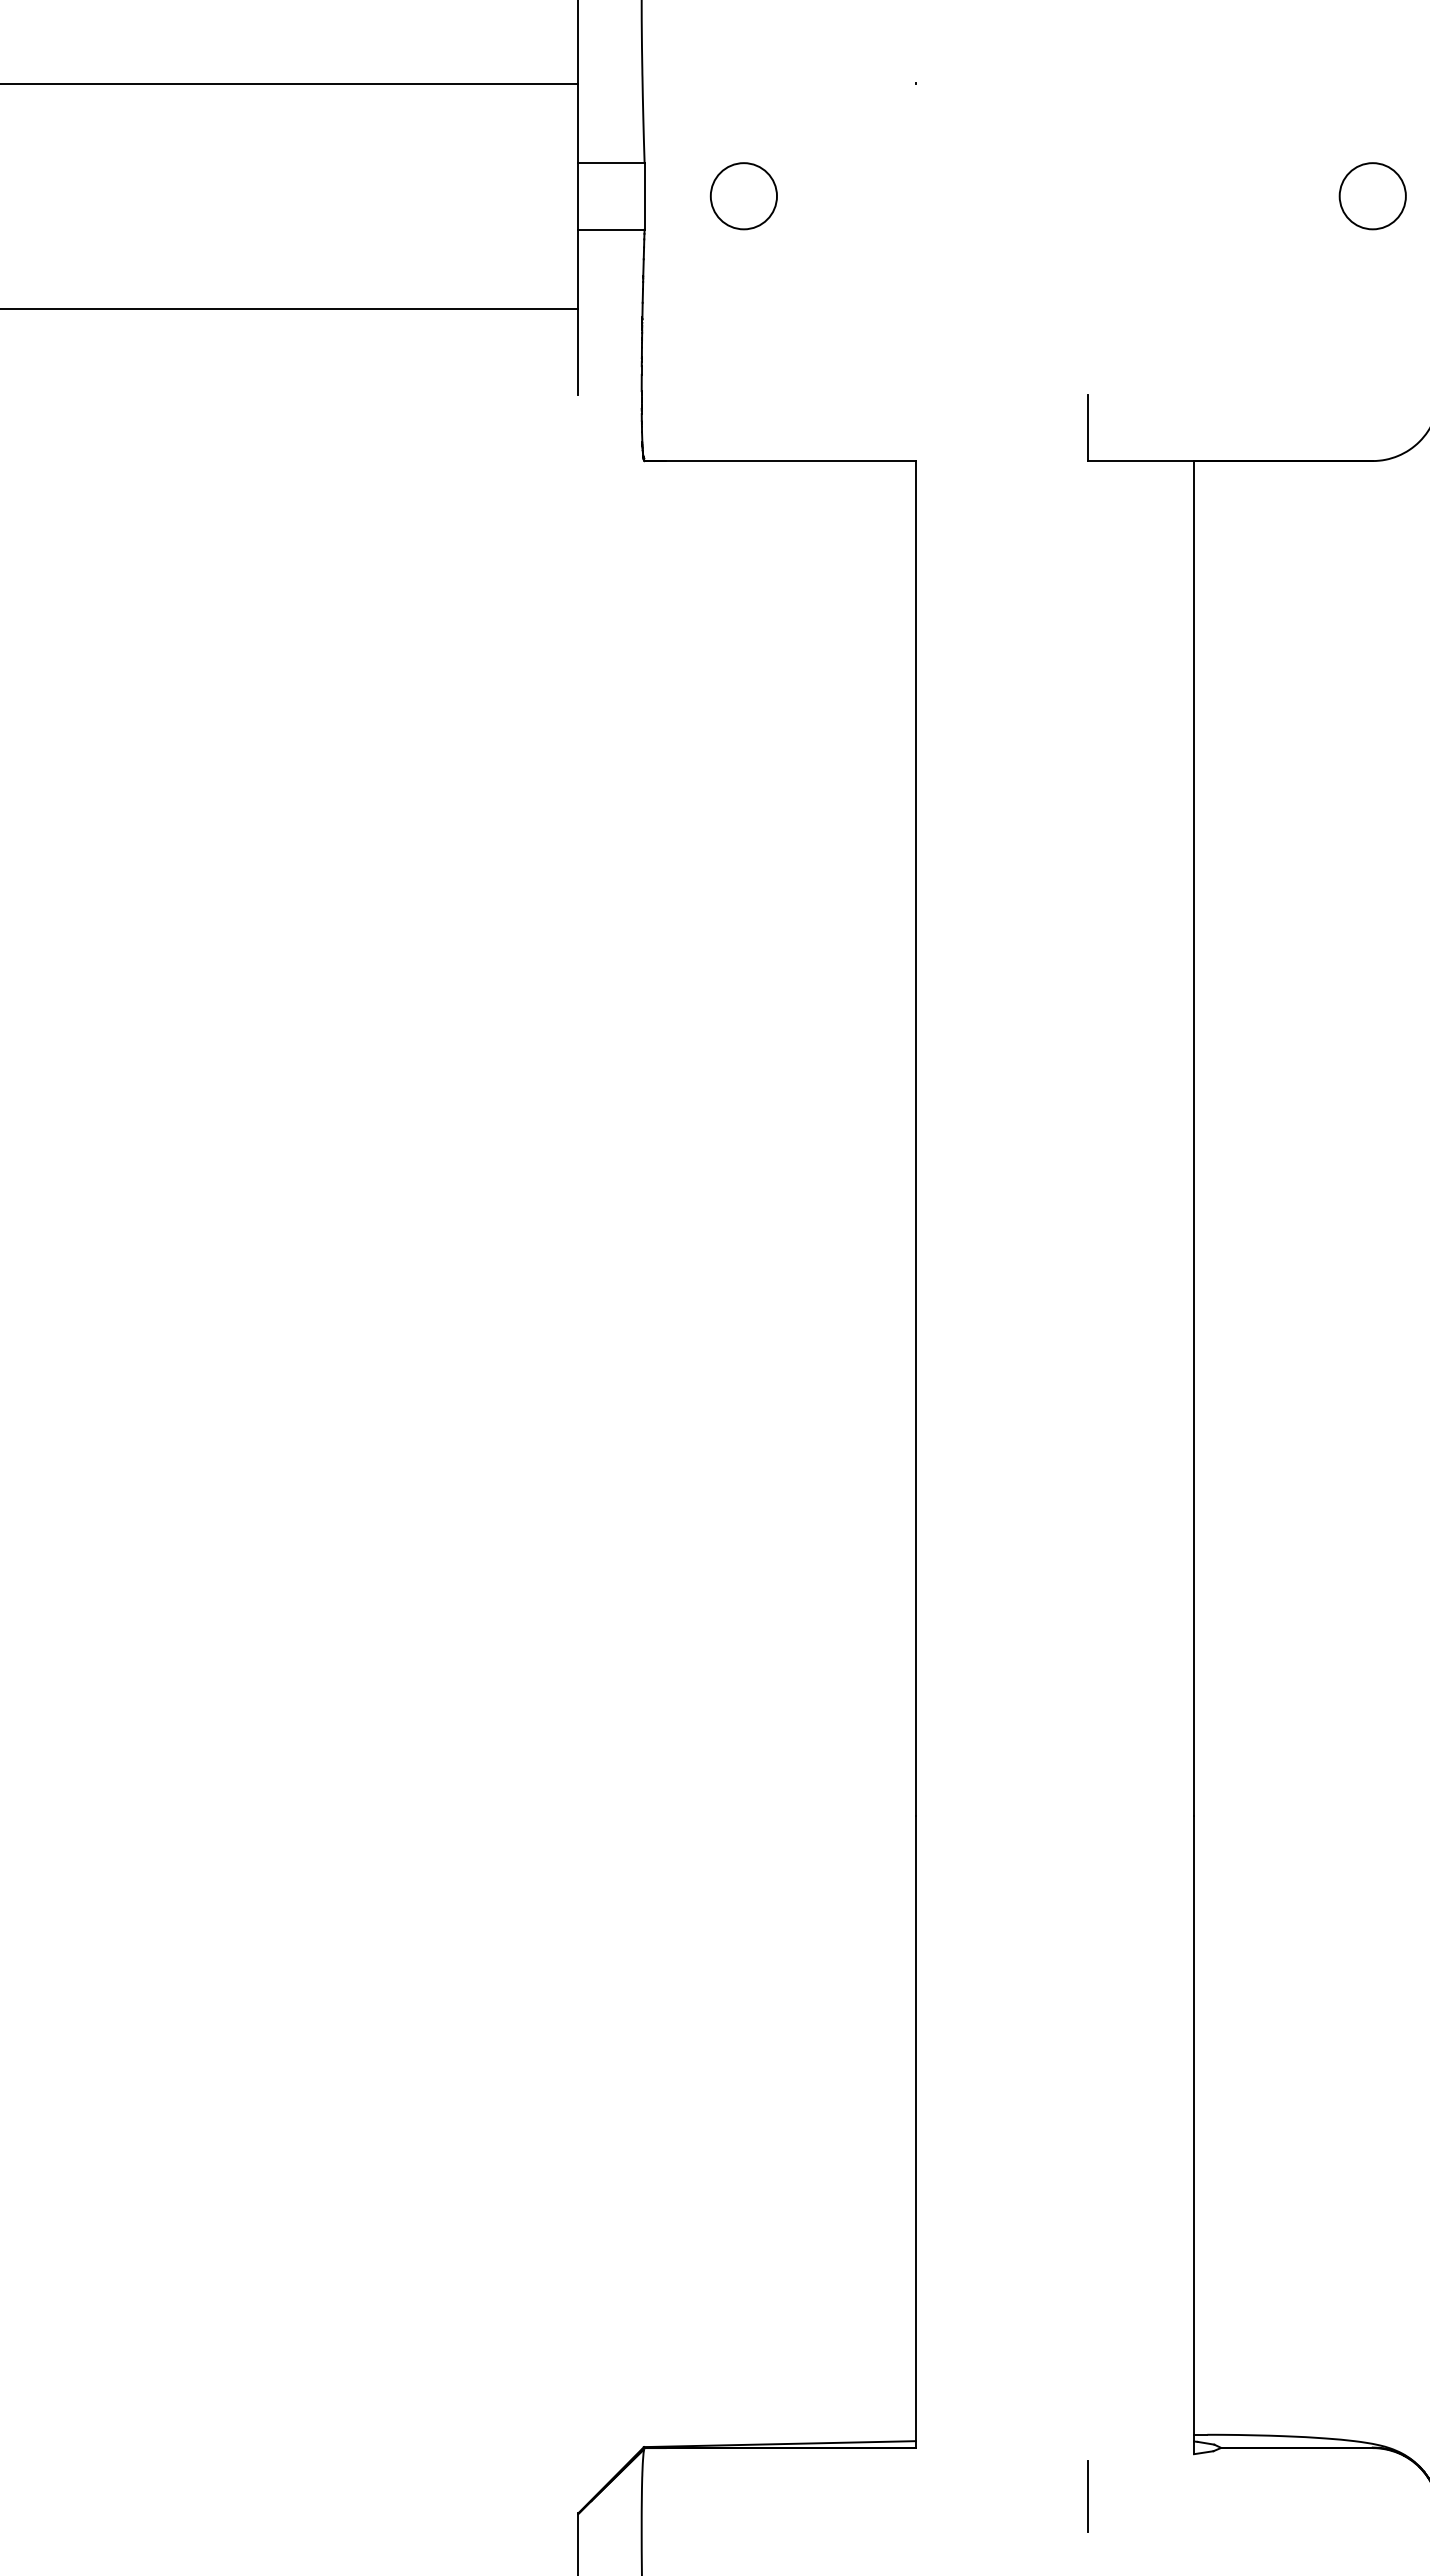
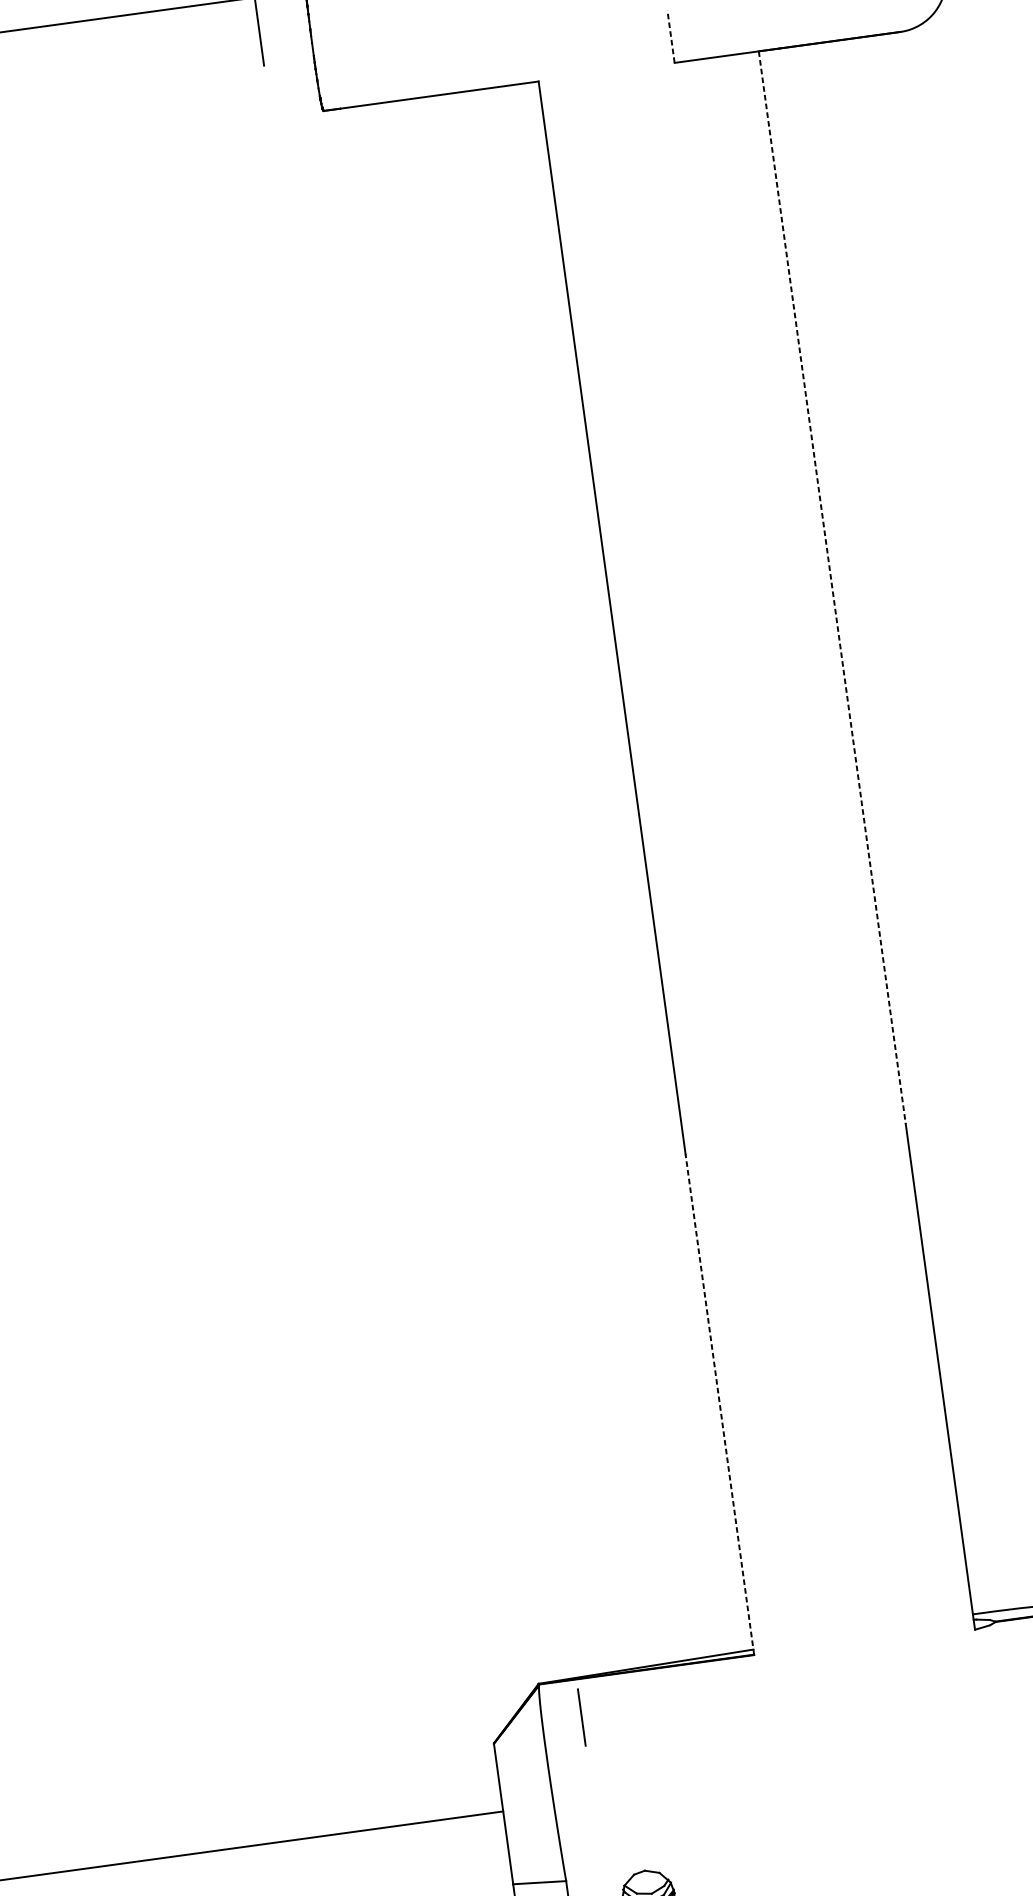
line: (1087, 427) -> (670, 36), solid -> dashed
line: (1194, 1138) -> (832, 587), solid -> dashed
line: (916, 2131) -> (720, 1404), solid -> dashed
line: (1087, 2496) -> (581, 1717), moved

